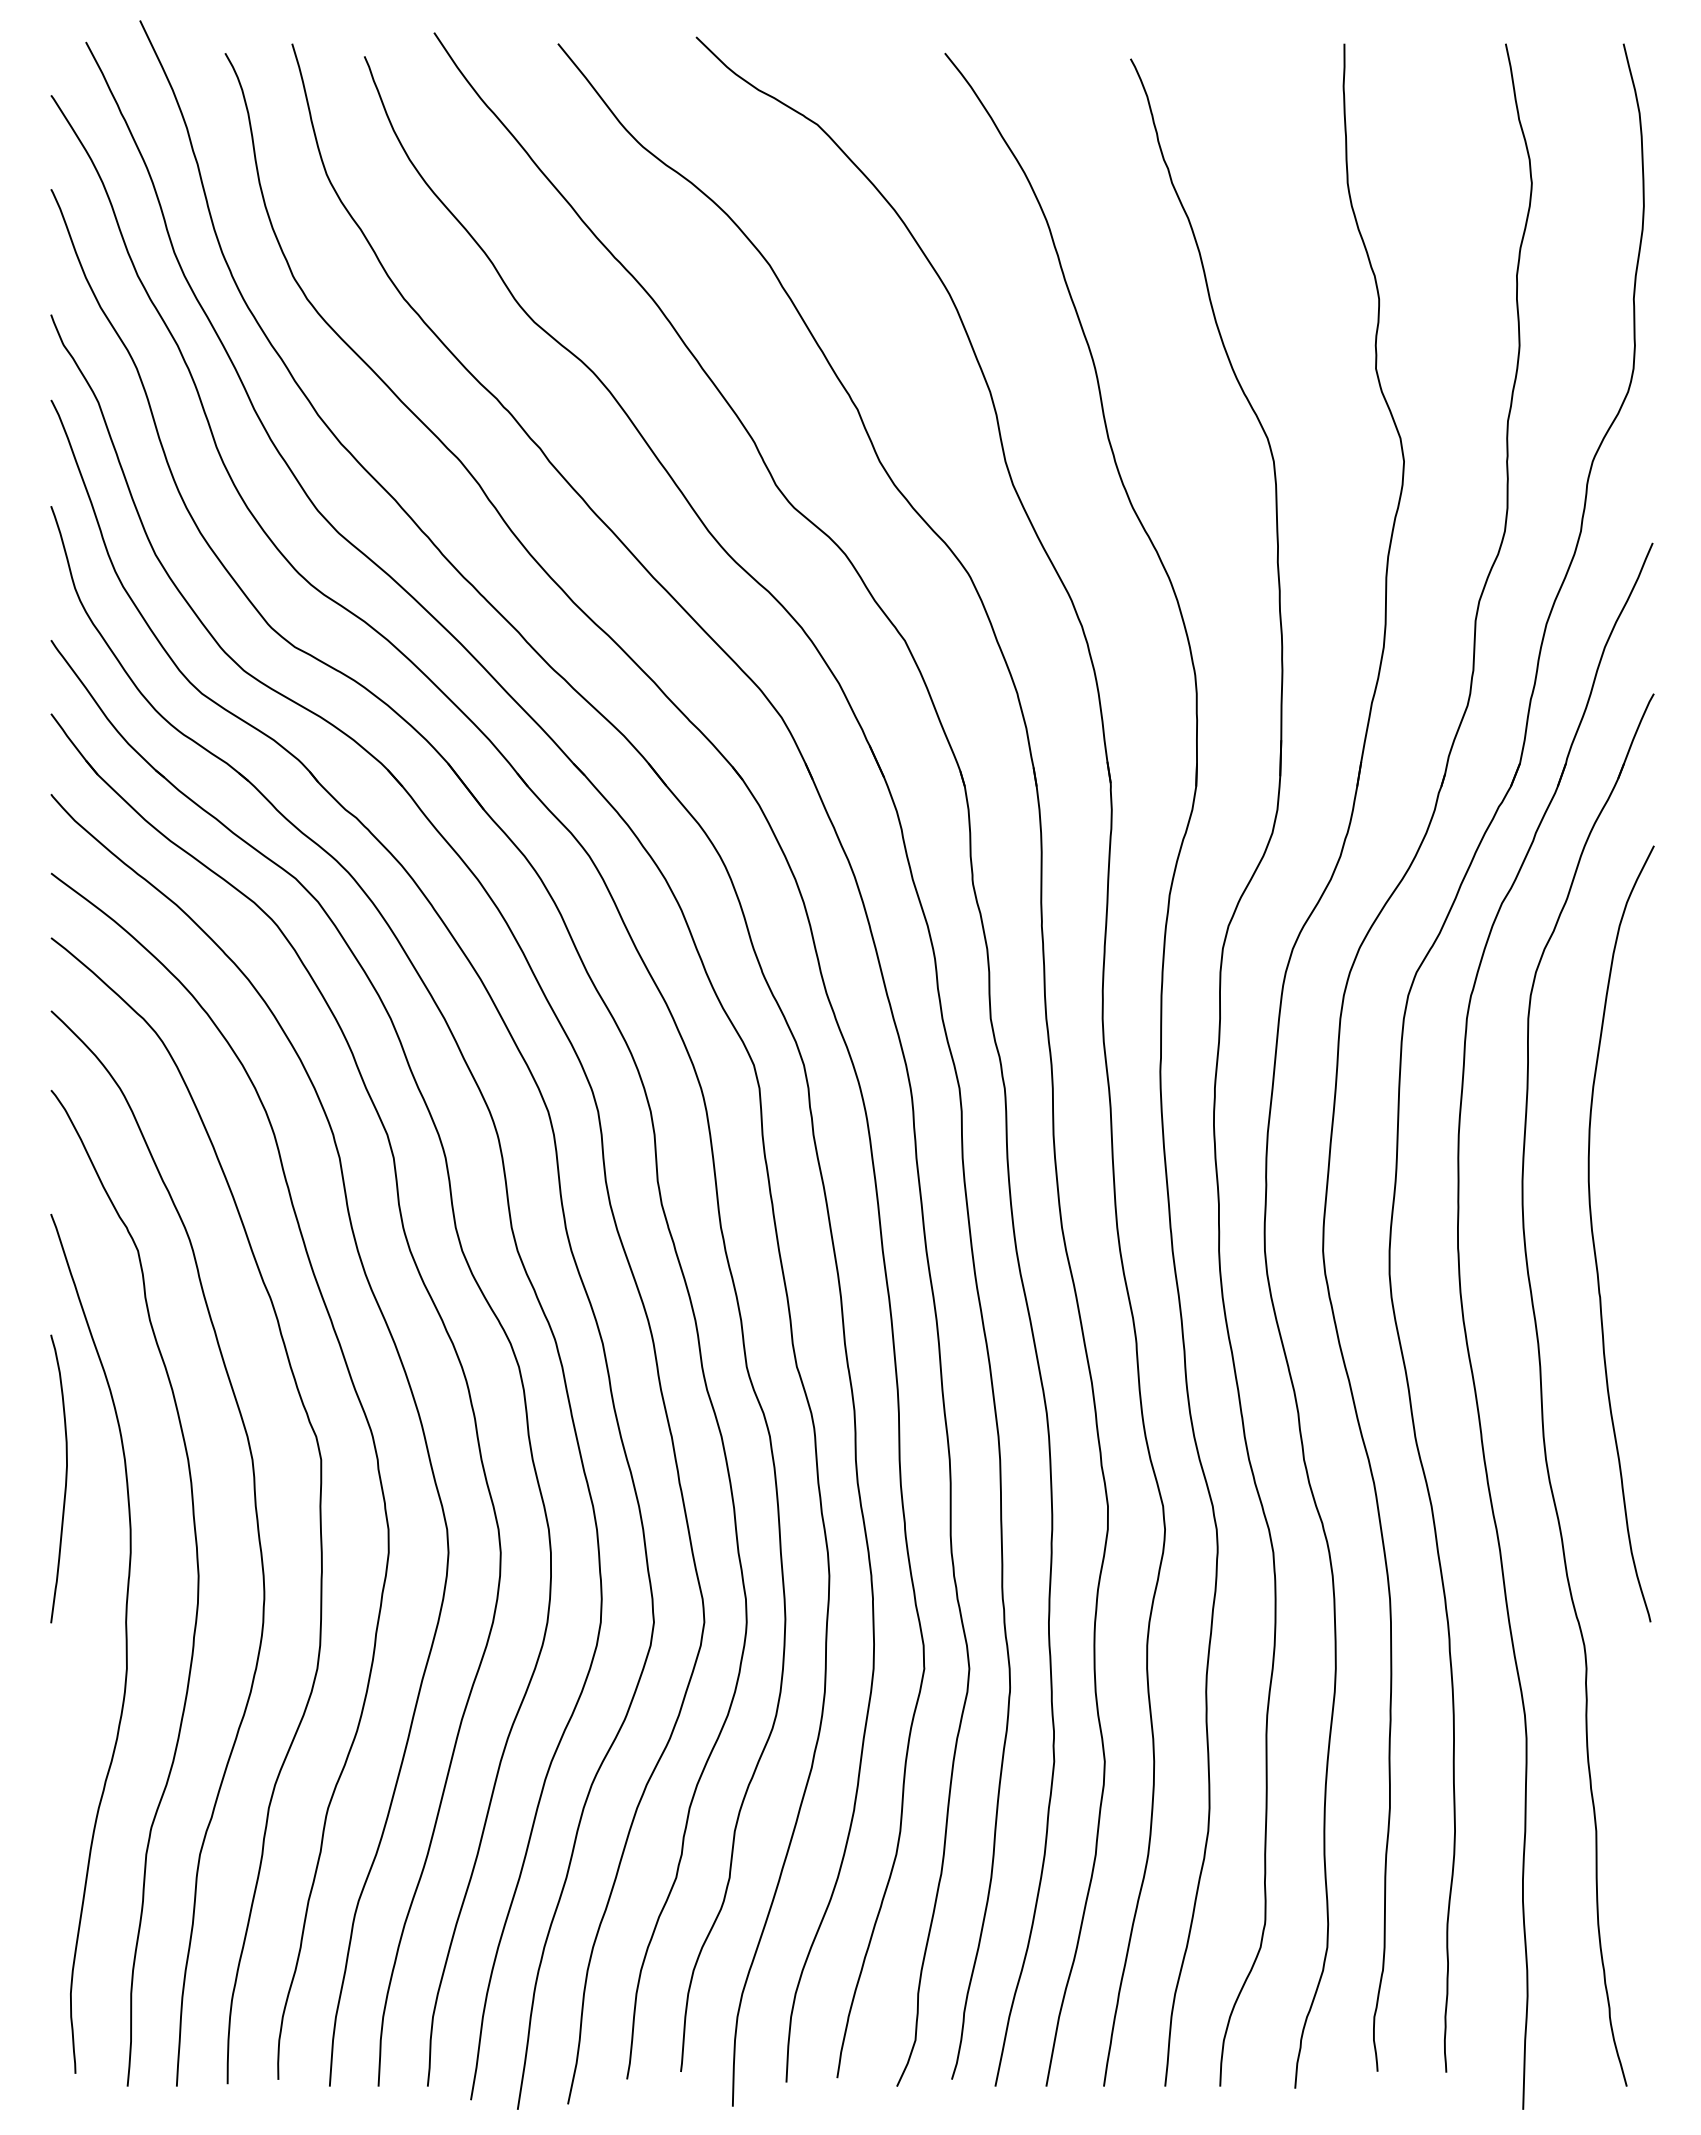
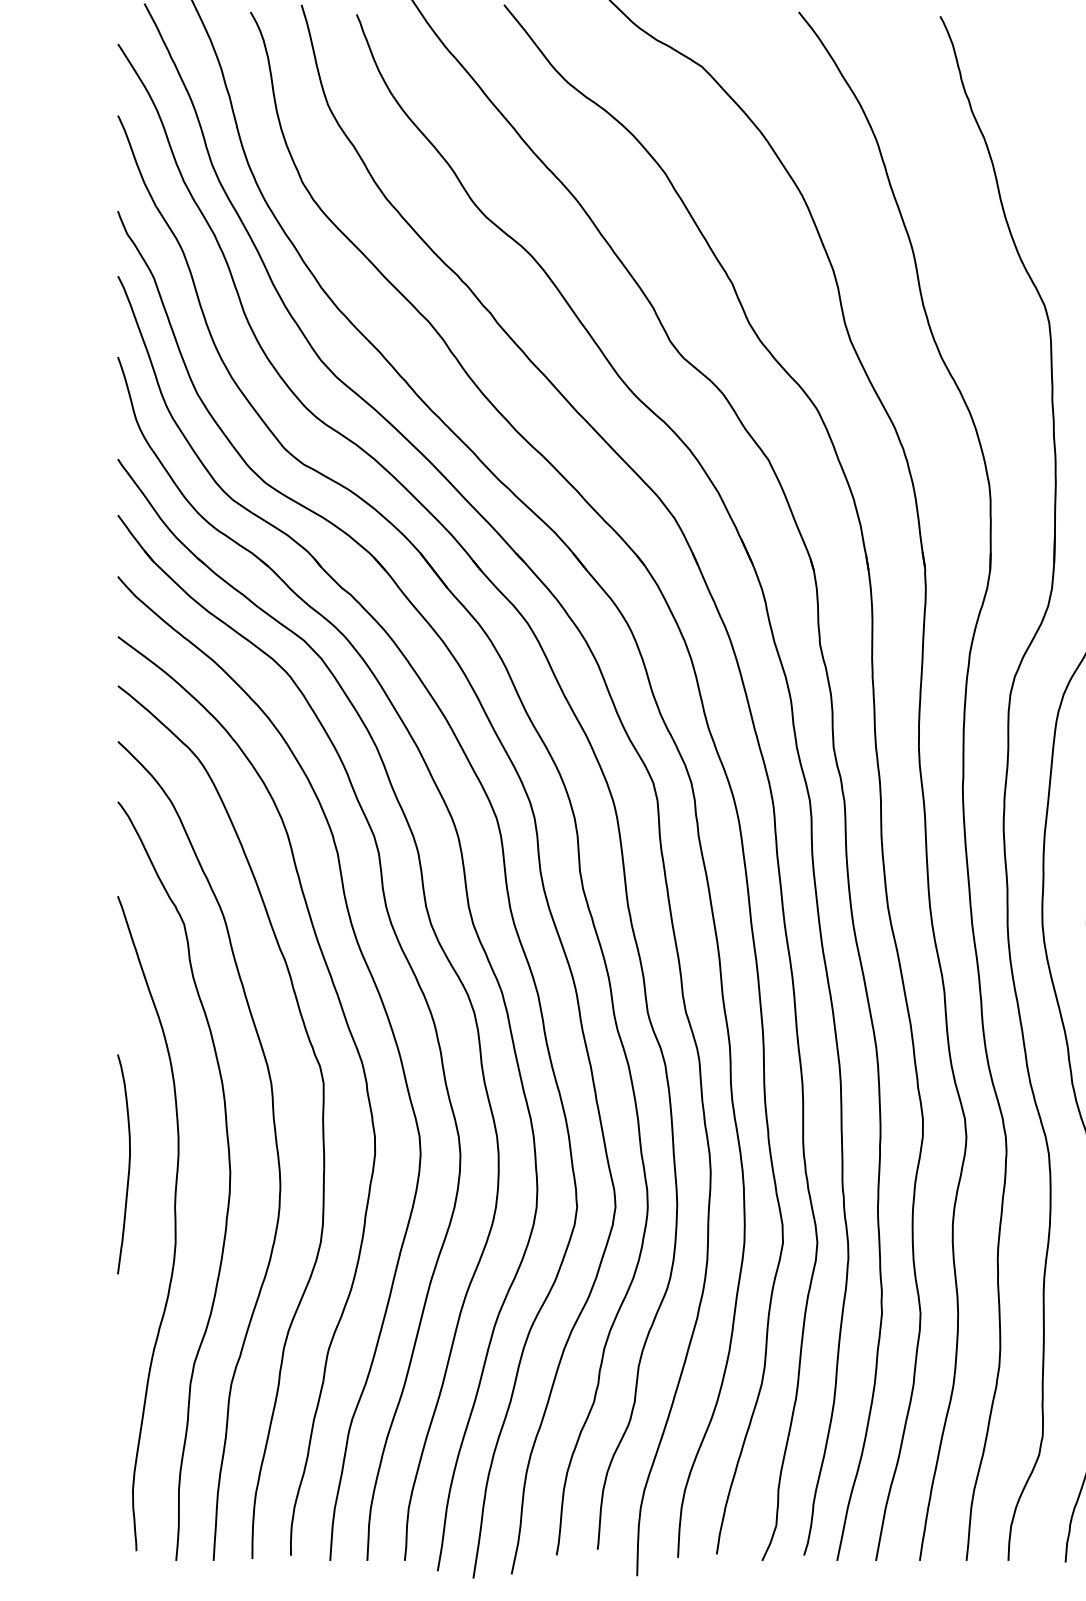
curve: (65, 1478) -> (128, 1163), moved

